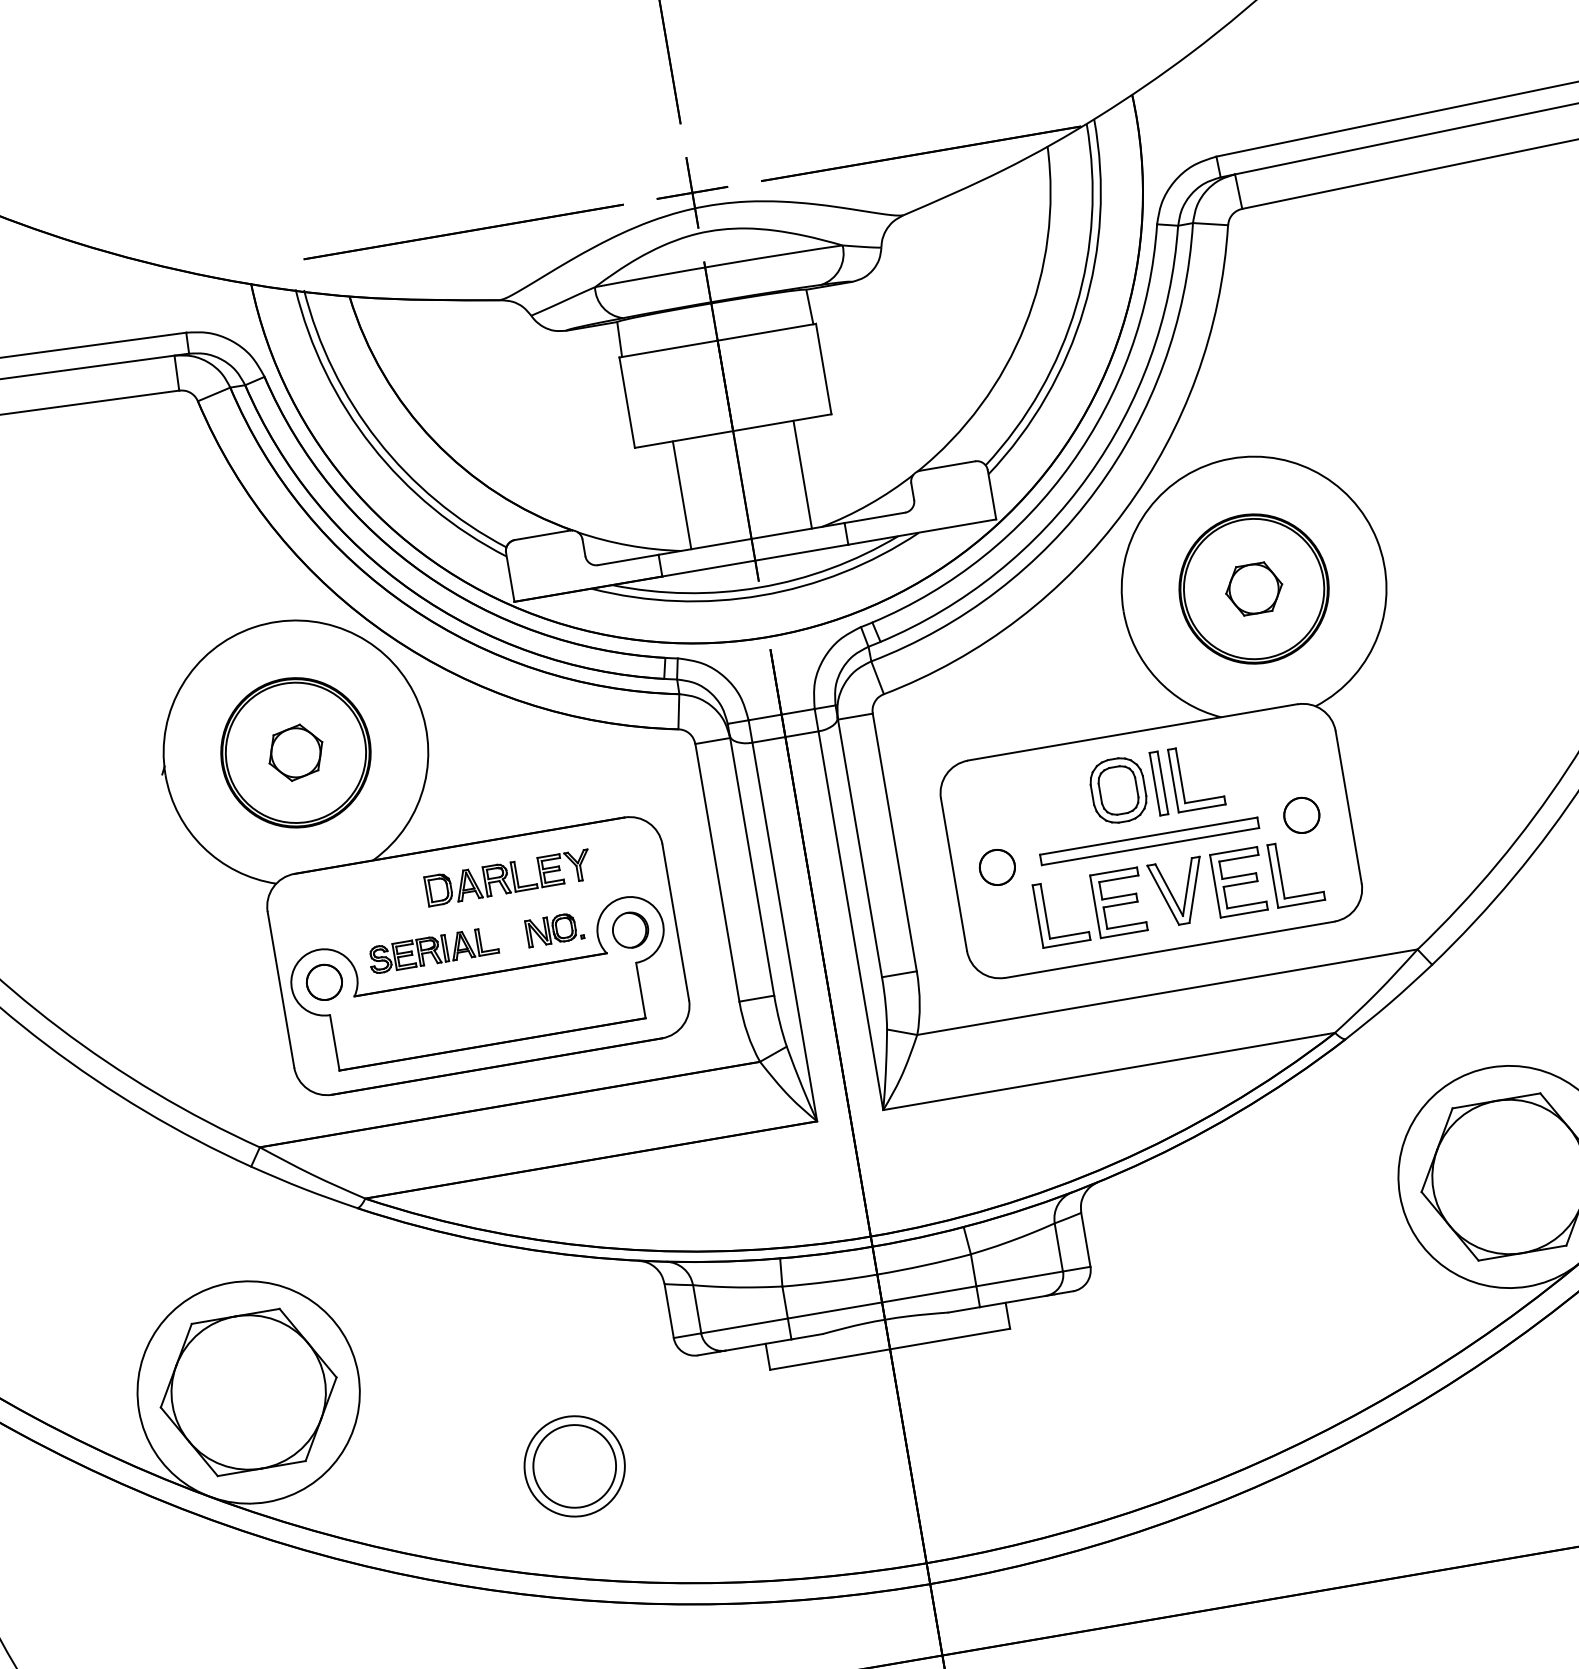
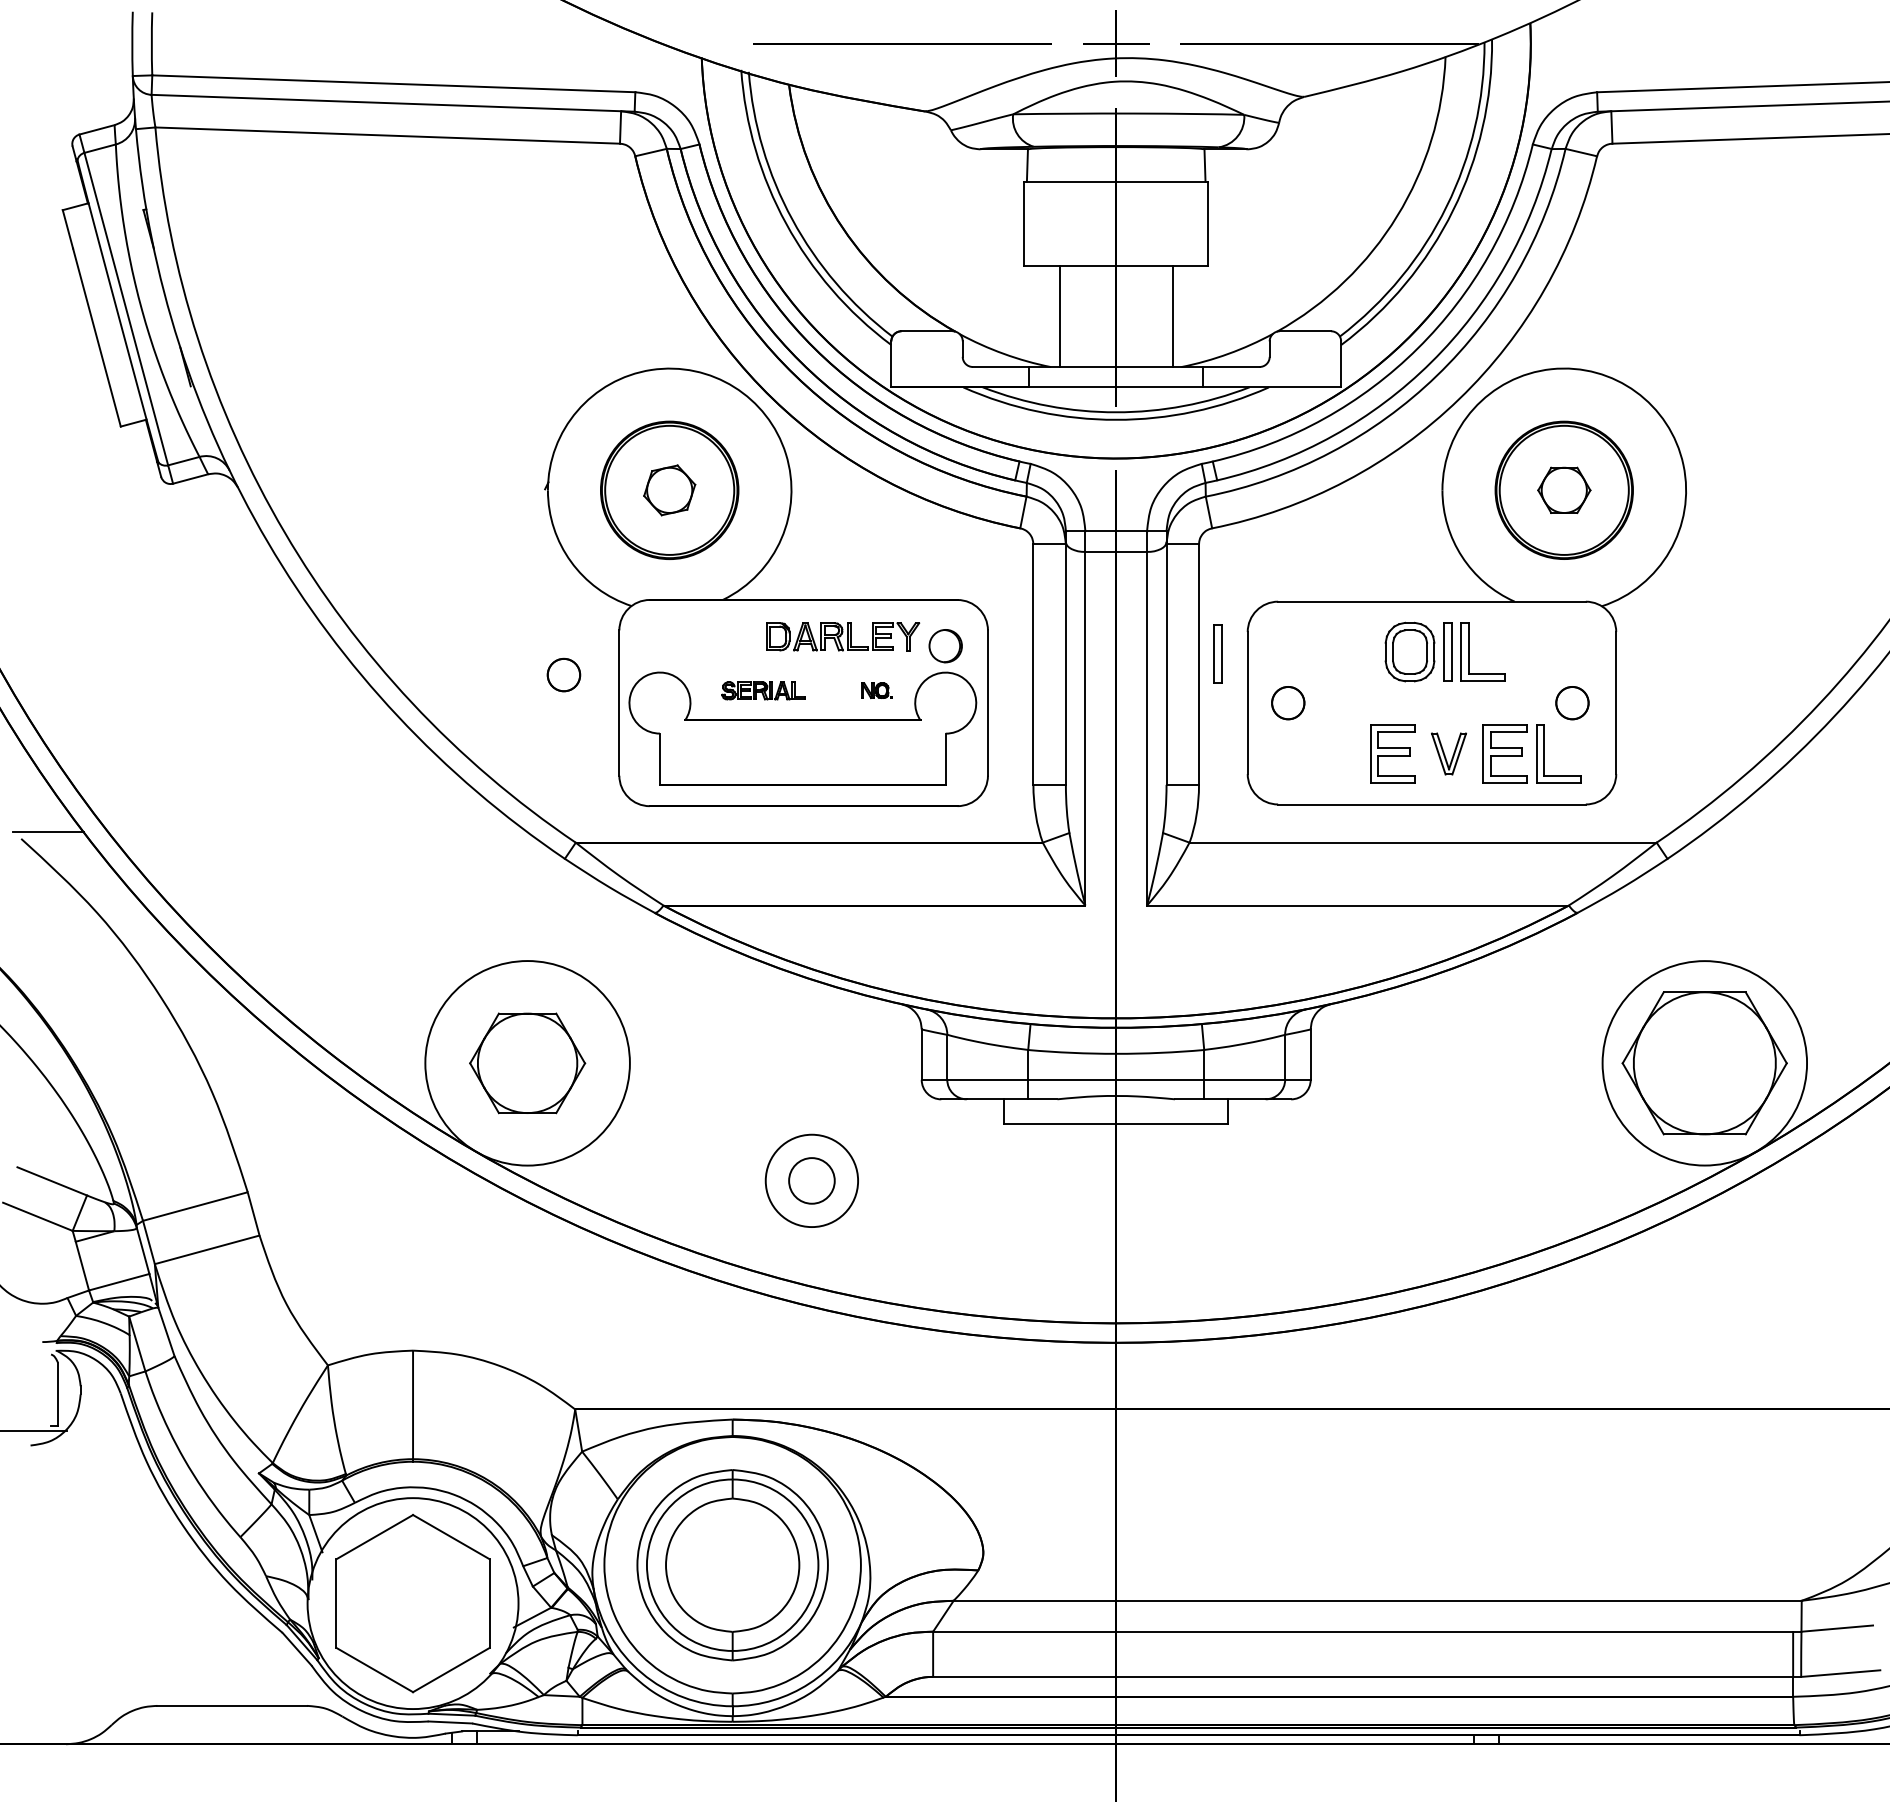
part: (912, 827) -> (1217, 653), added
part: (1149, 840) -> (1430, 702), removed
part: (1178, 892) -> (1448, 753), size x0.7
part: (1046, 914) -> (1325, 753), removed
part: (554, 929) -> (876, 690), size x0.6
part: (630, 930) -> (945, 646), moved
part: (433, 950) -> (763, 690), size x0.7
part: (323, 981) -> (563, 674), moved
part: (248, 1392) -> (527, 1063), size x0.7
circle: (574, 1466) -> (811, 1180), size x0.6

